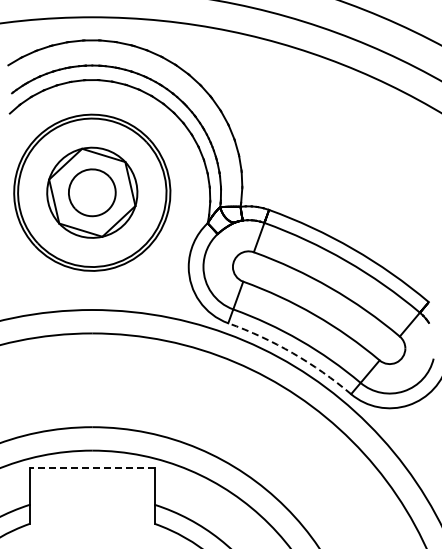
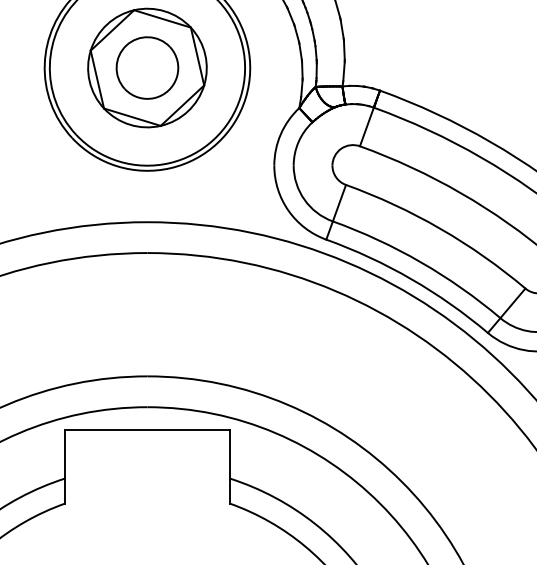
arc: (292, 353) -> (410, 279), dashed -> solid
line: (92, 467) -> (147, 429), dashed -> solid

